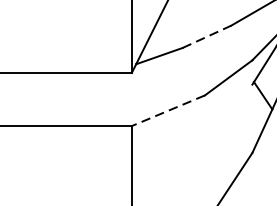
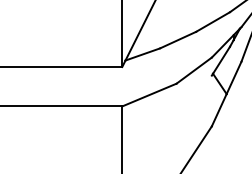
line: (207, 37) -> (178, 40), dashed -> solid
line: (167, 111) -> (148, 95), dashed -> solid

